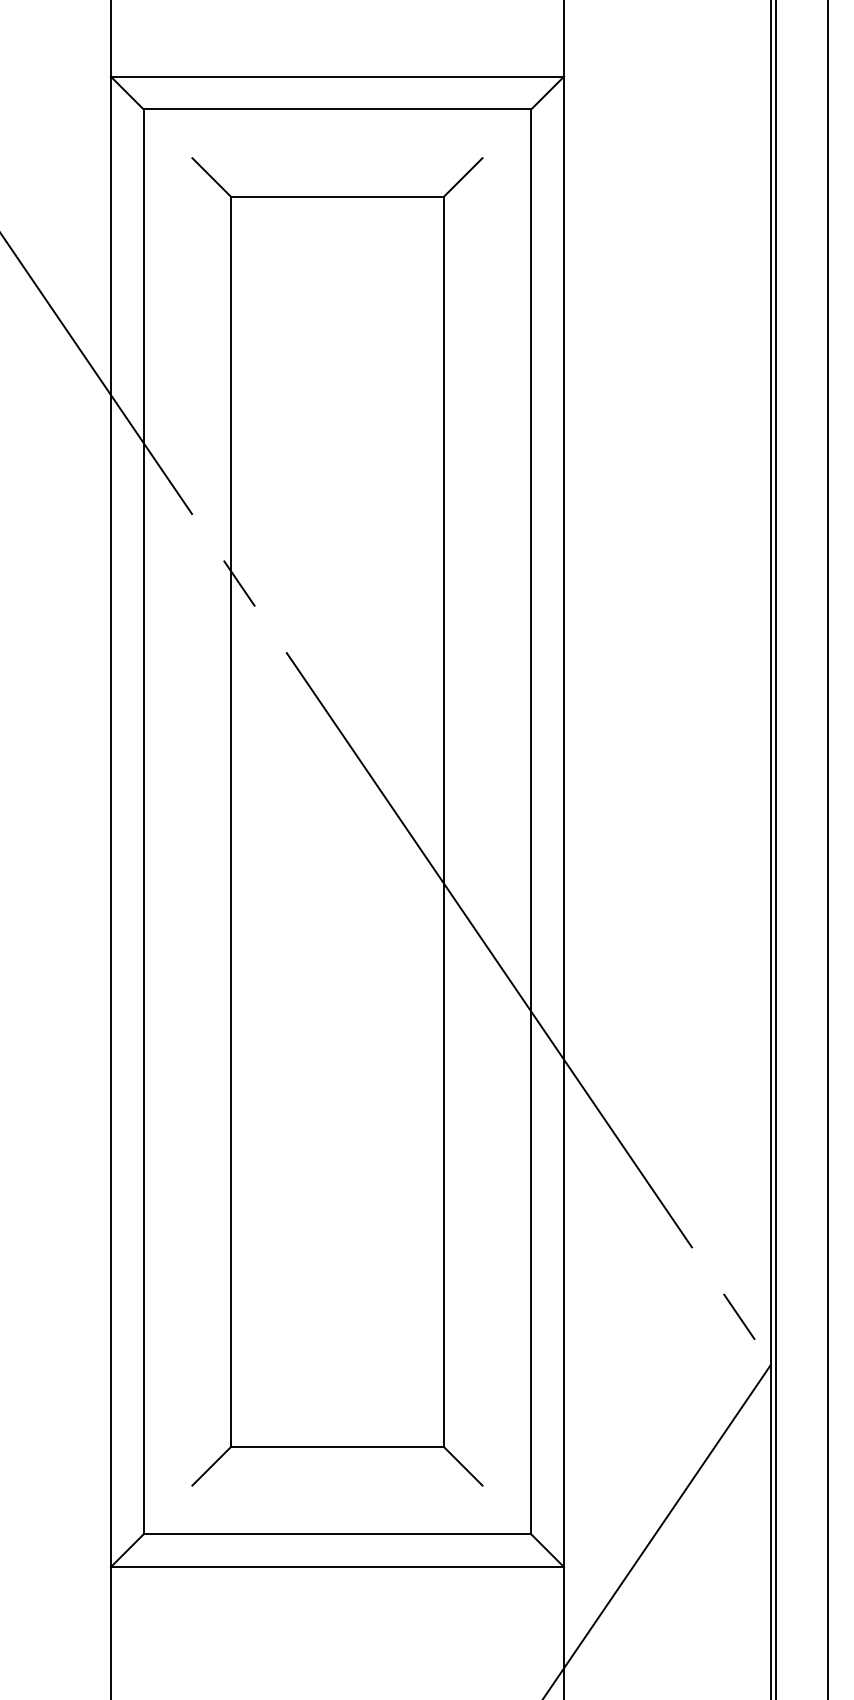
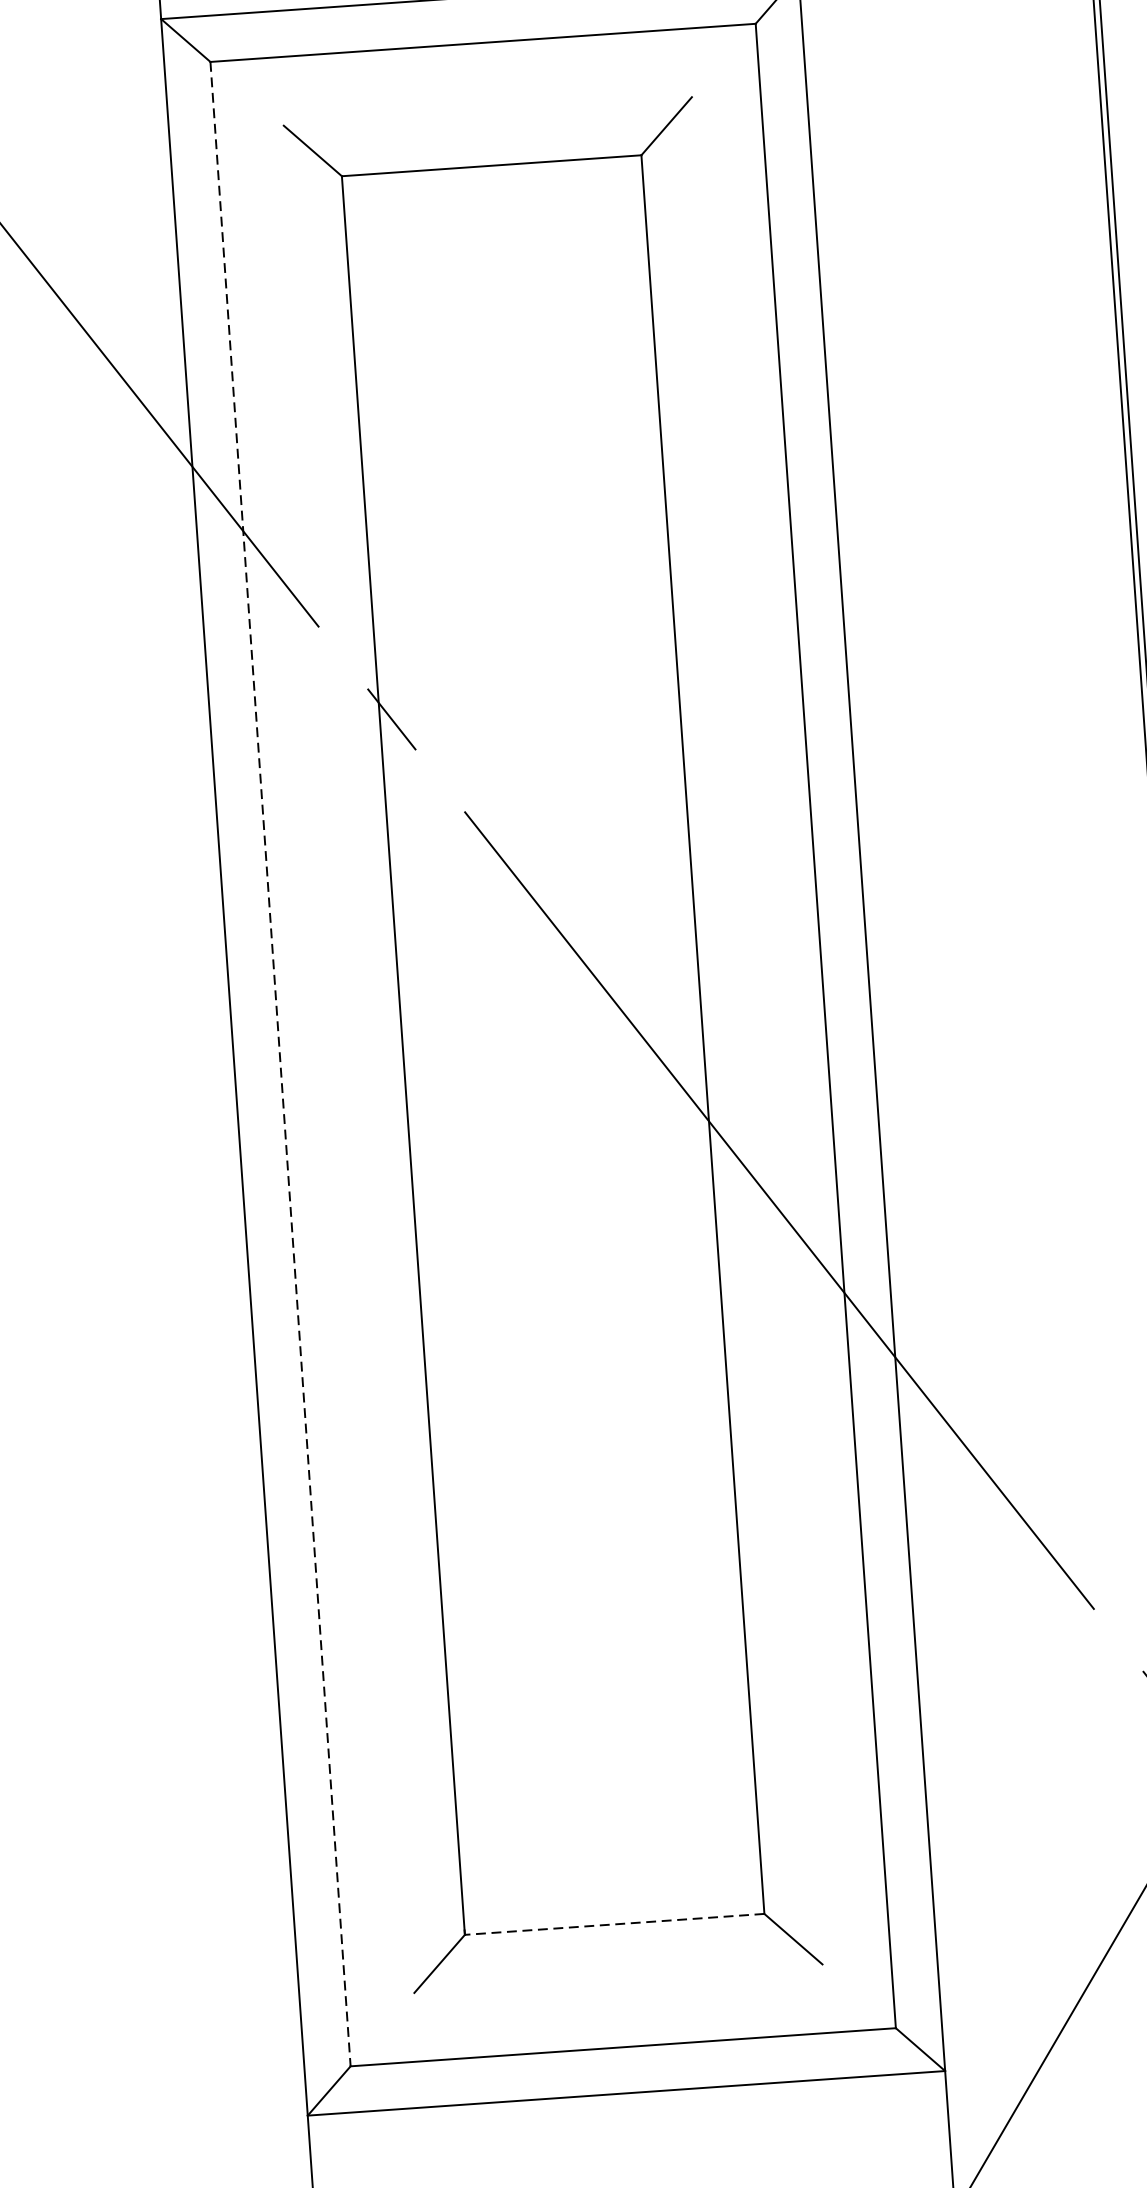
line: (143, 822) -> (280, 1065), solid -> dashed
line: (336, 1446) -> (613, 1923), solid -> dashed

